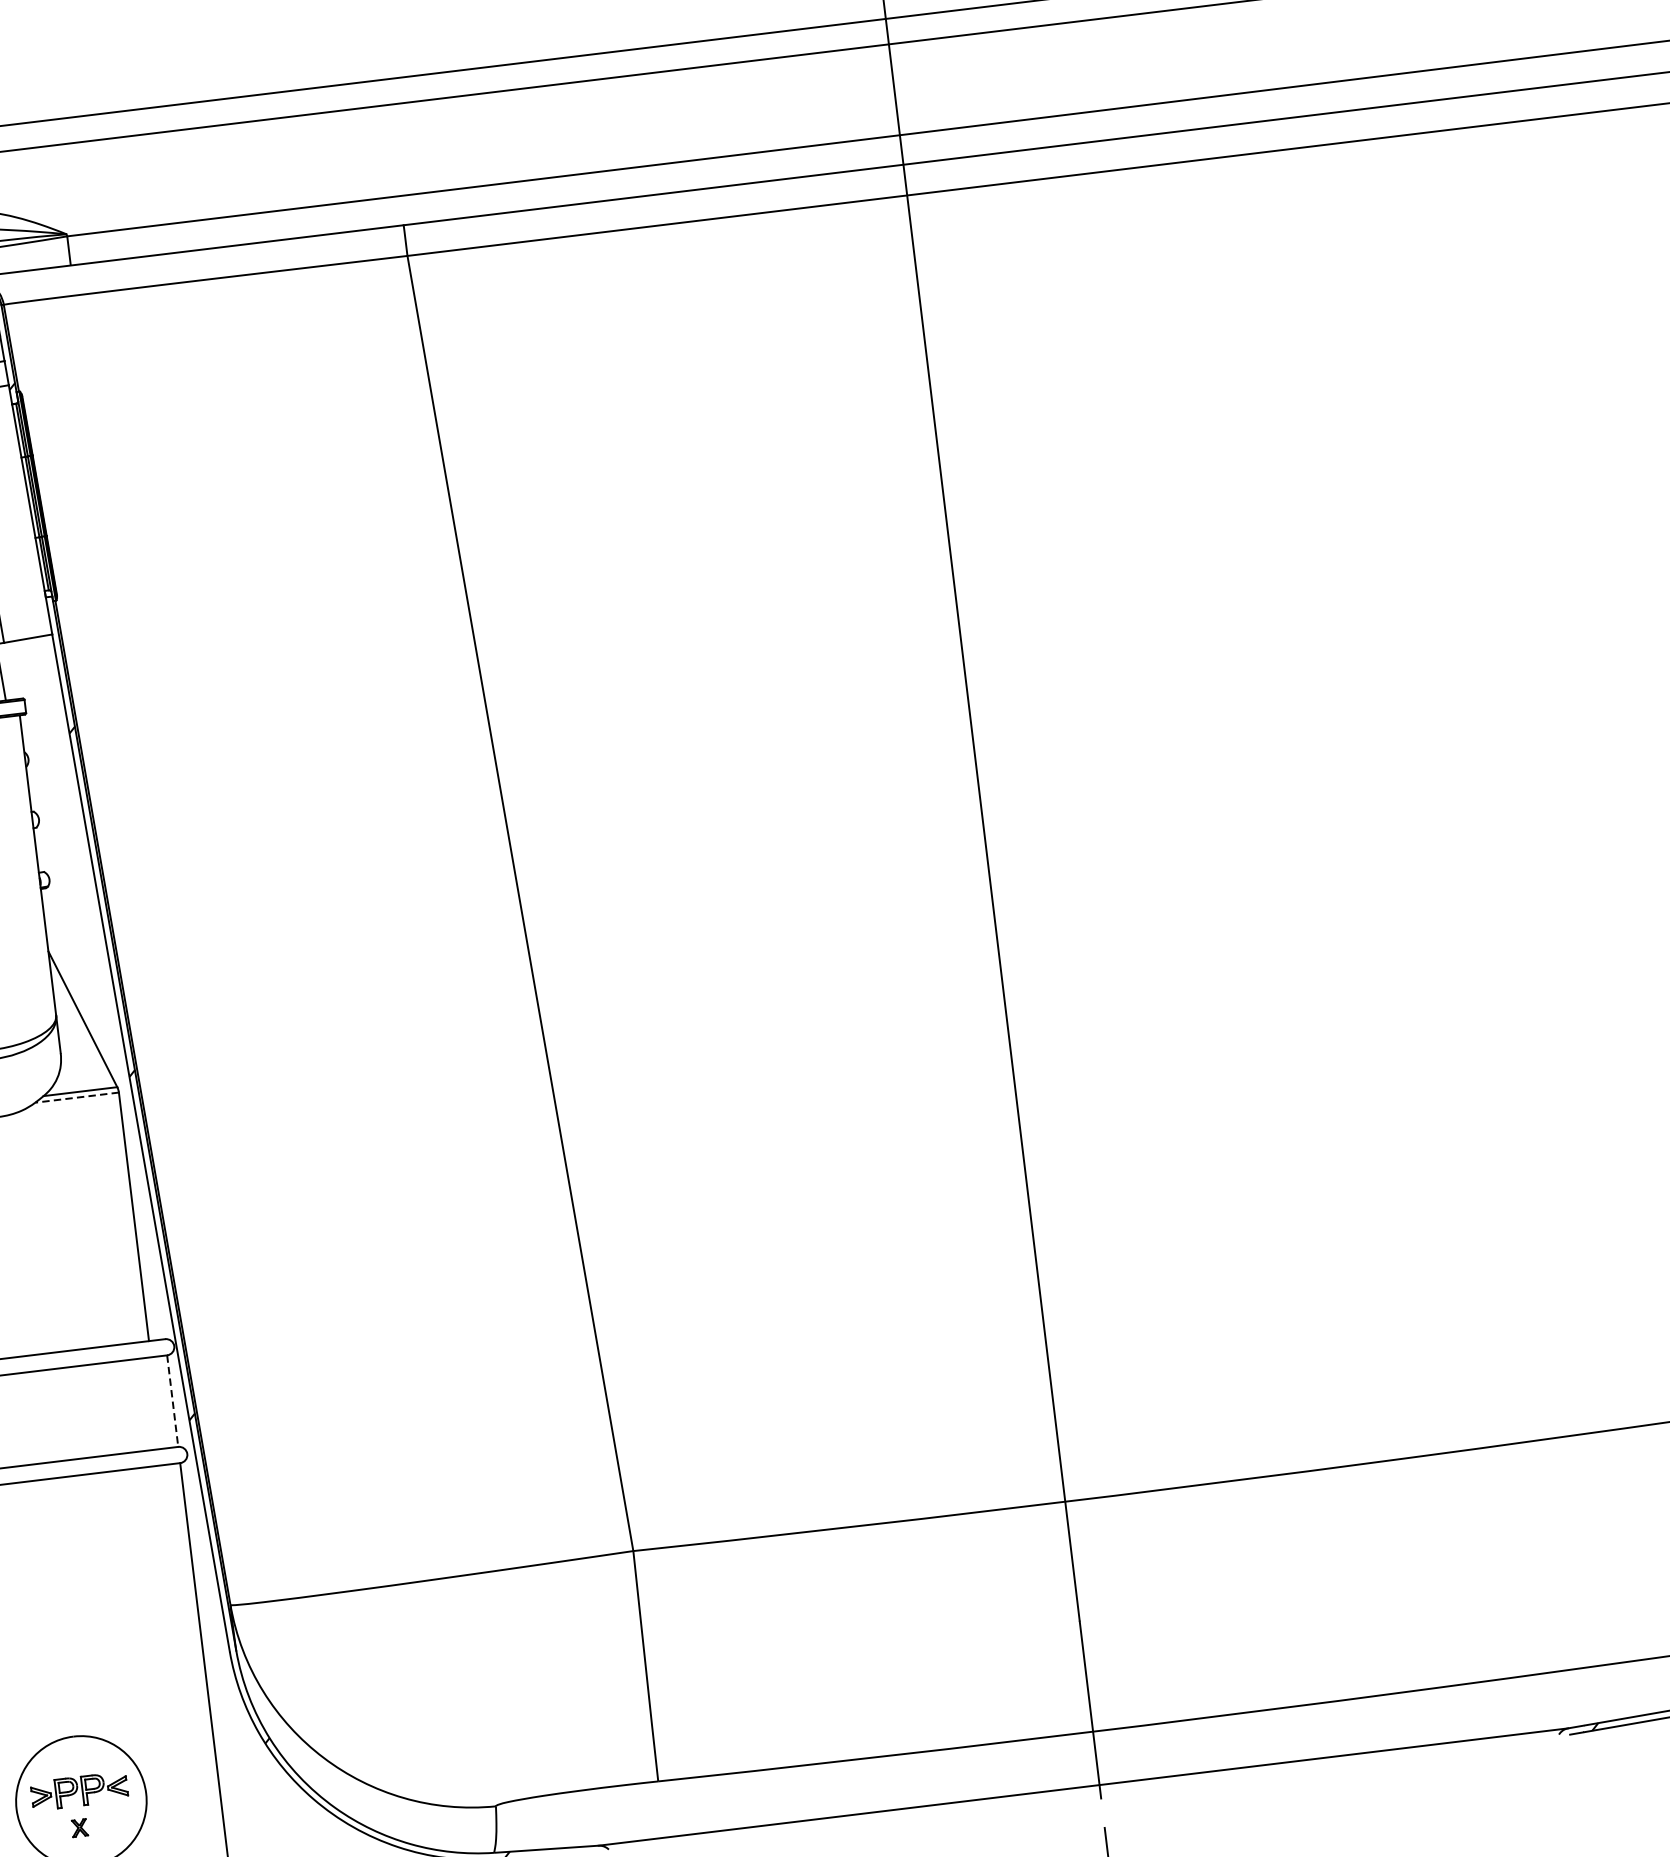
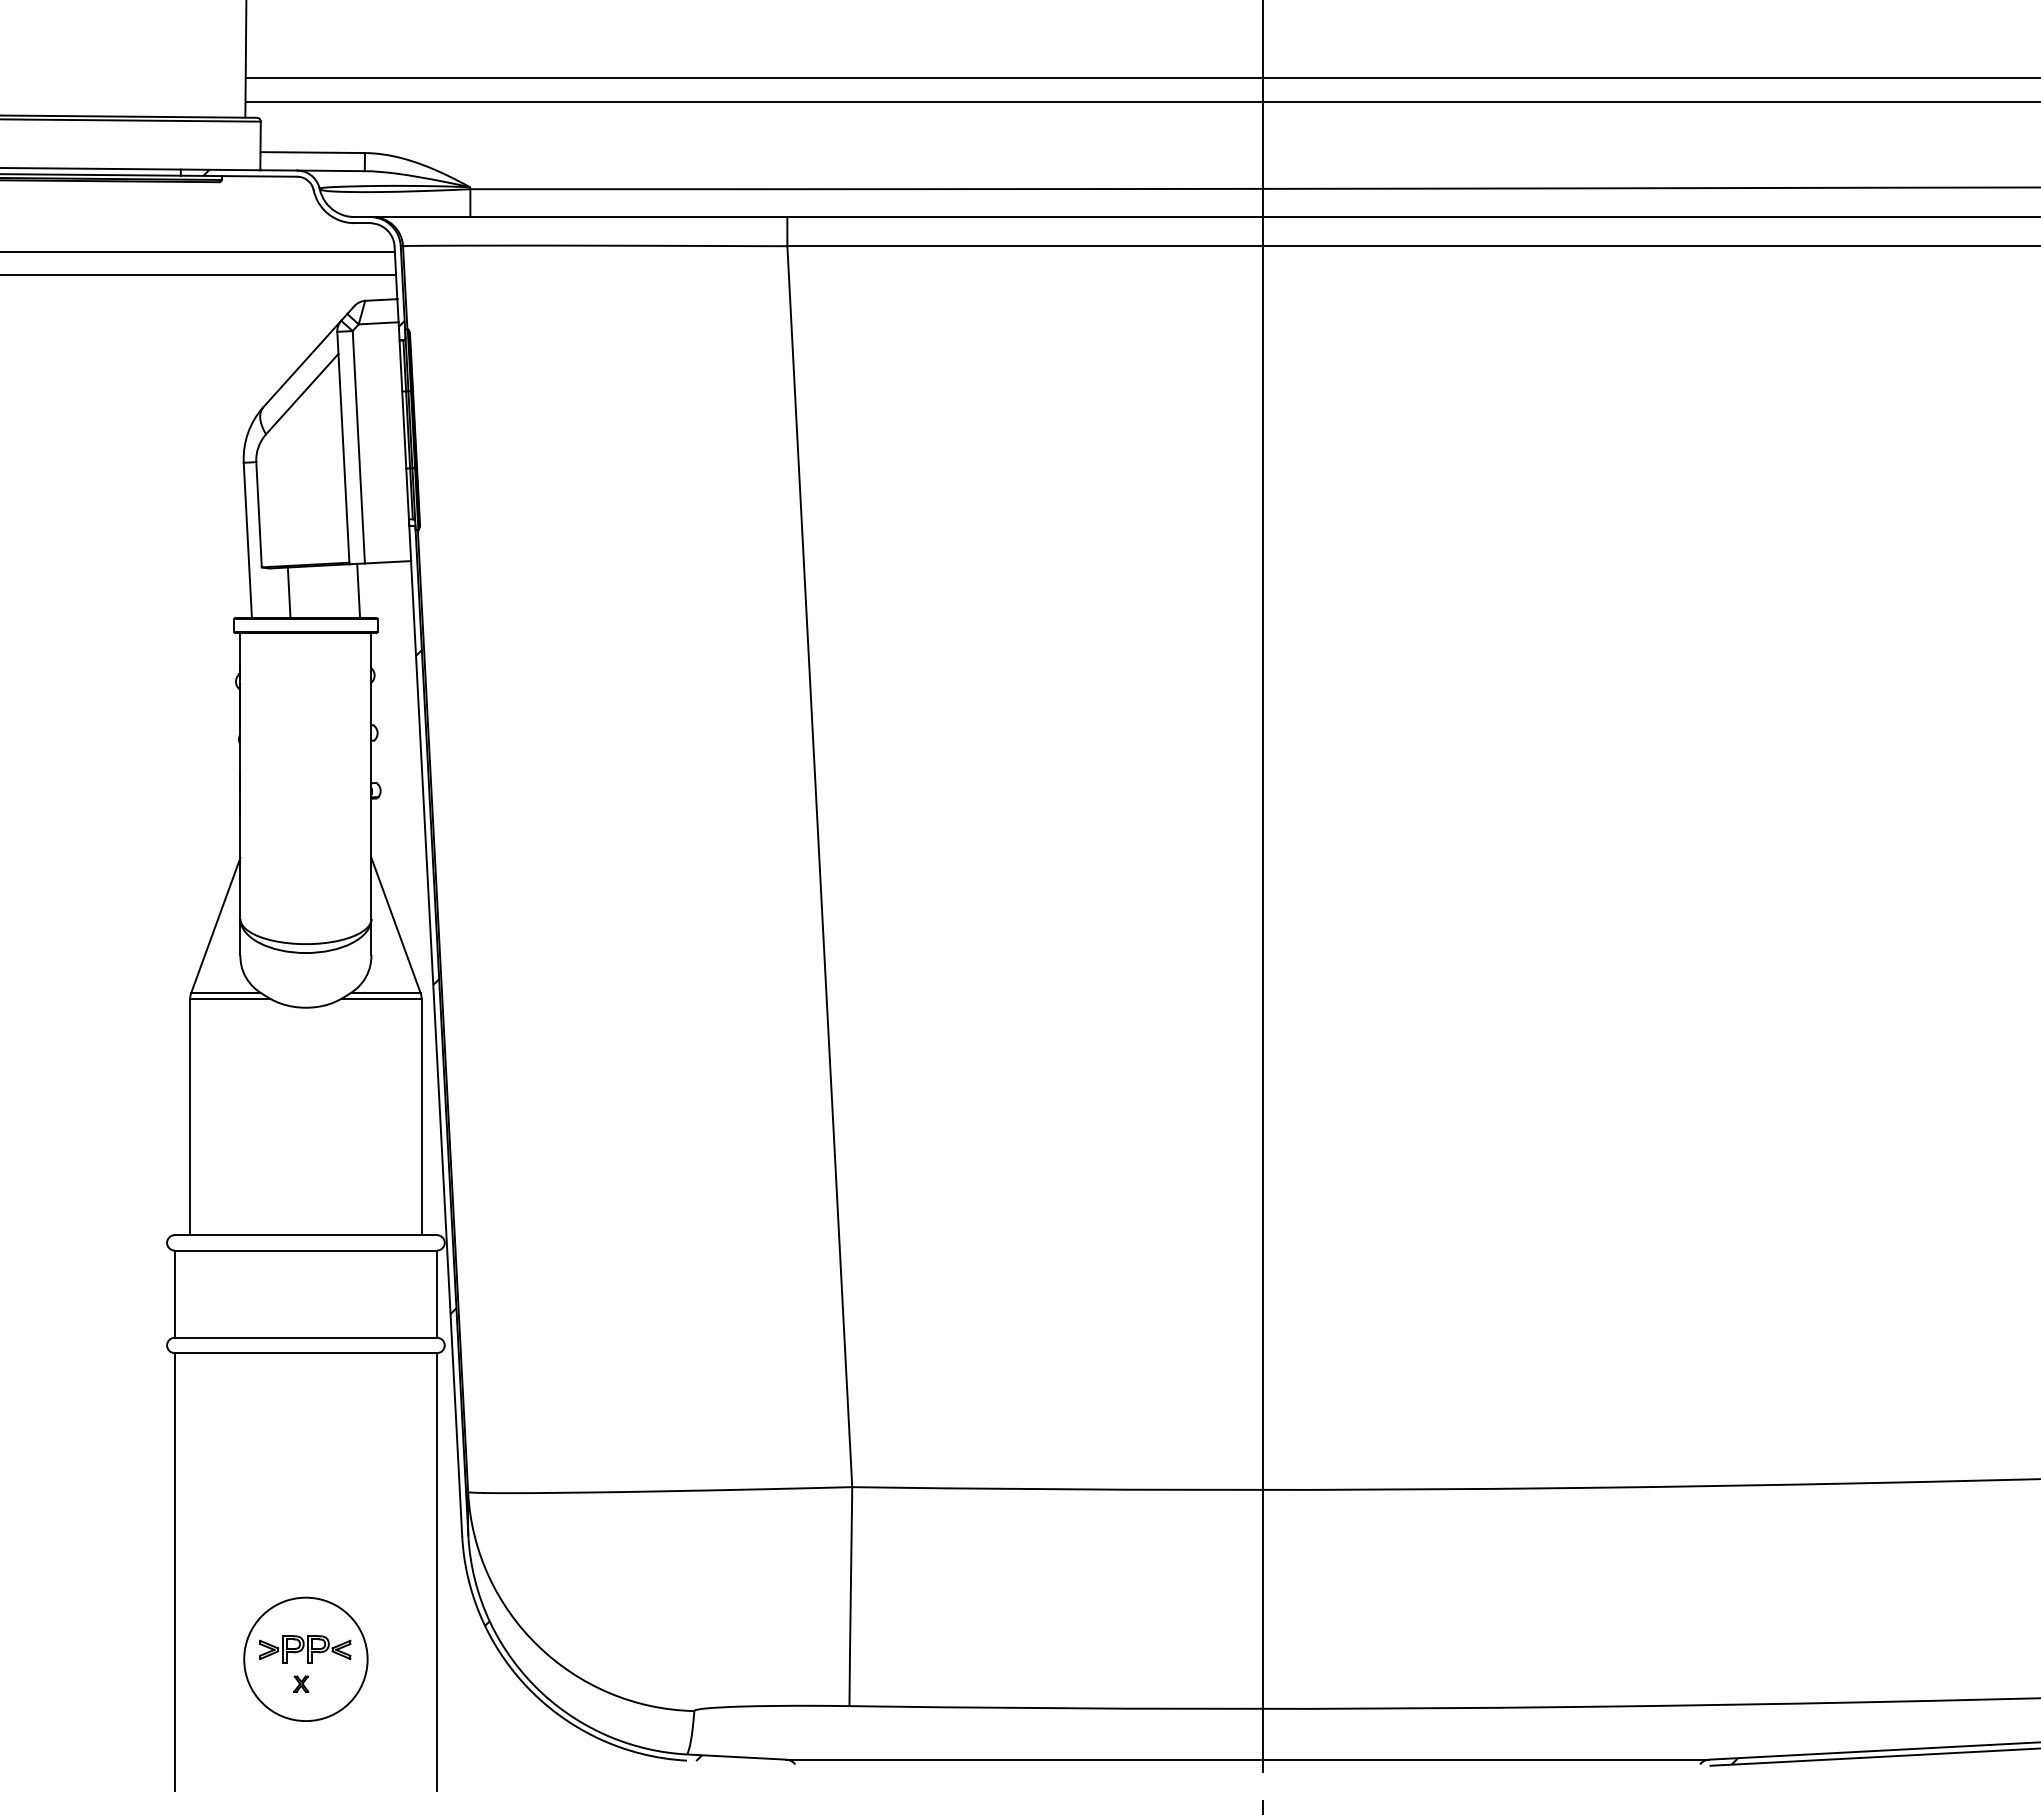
line: (76, 1097) -> (381, 998), dashed -> solid
line: (173, 1401) -> (437, 1294), dashed -> solid

